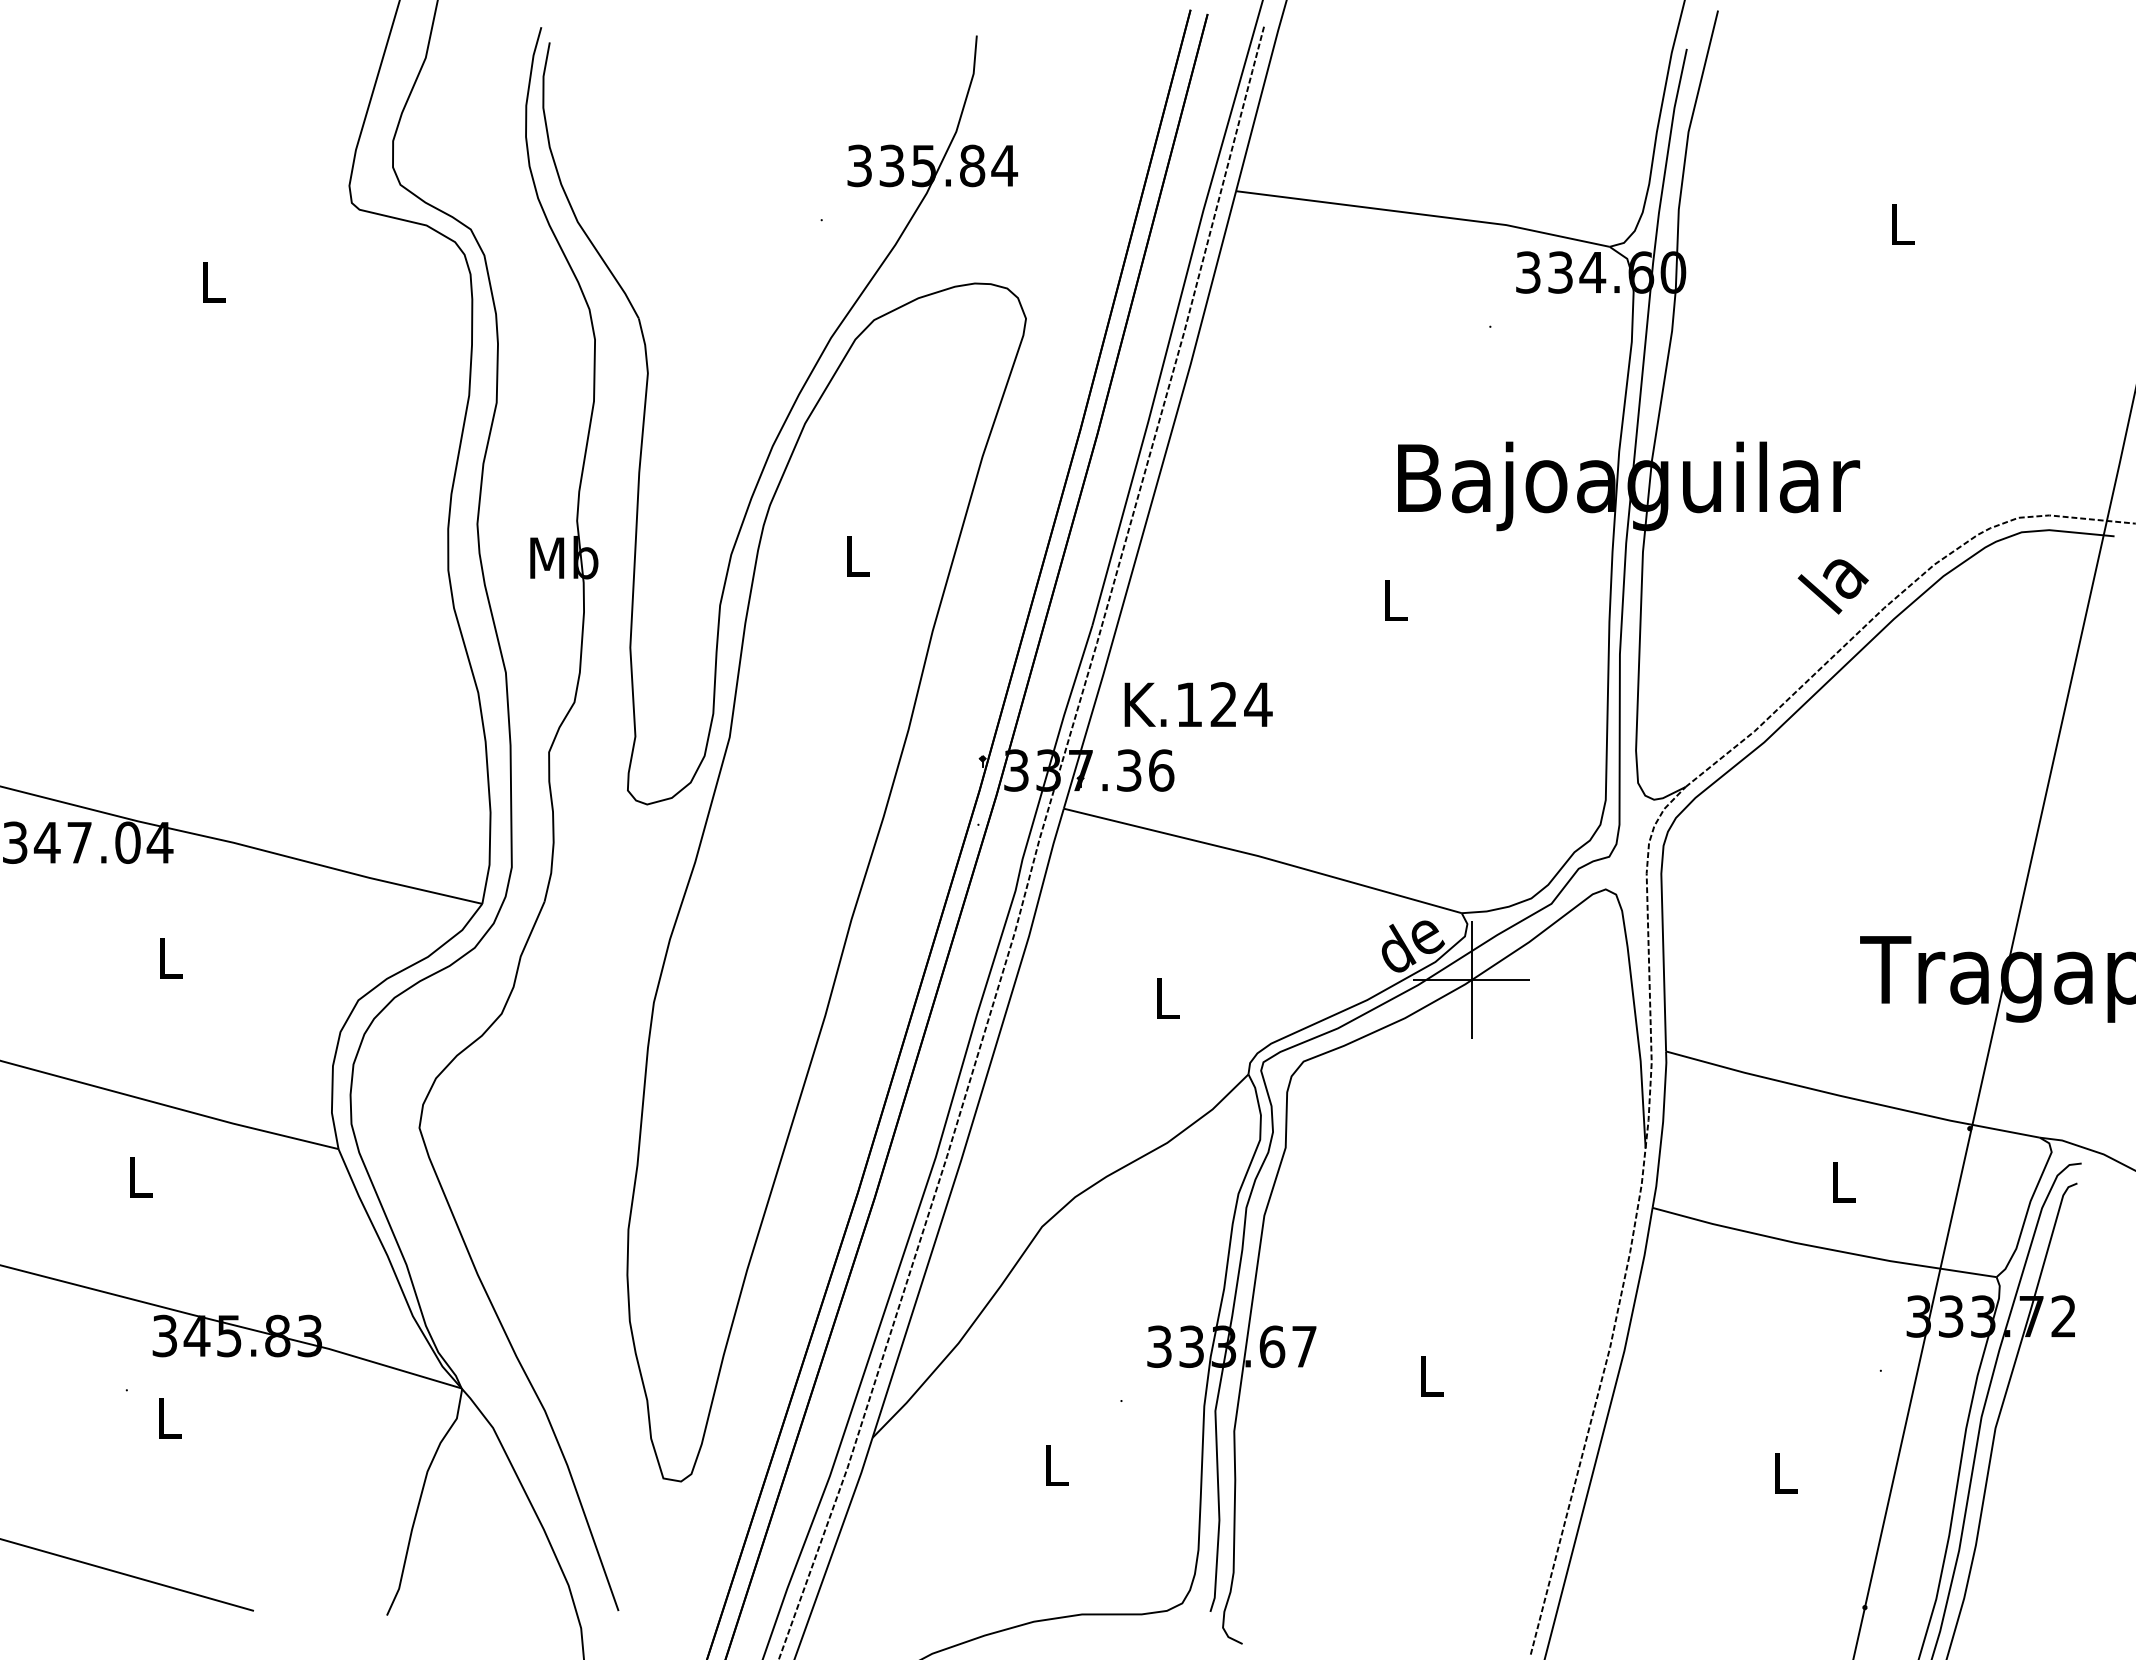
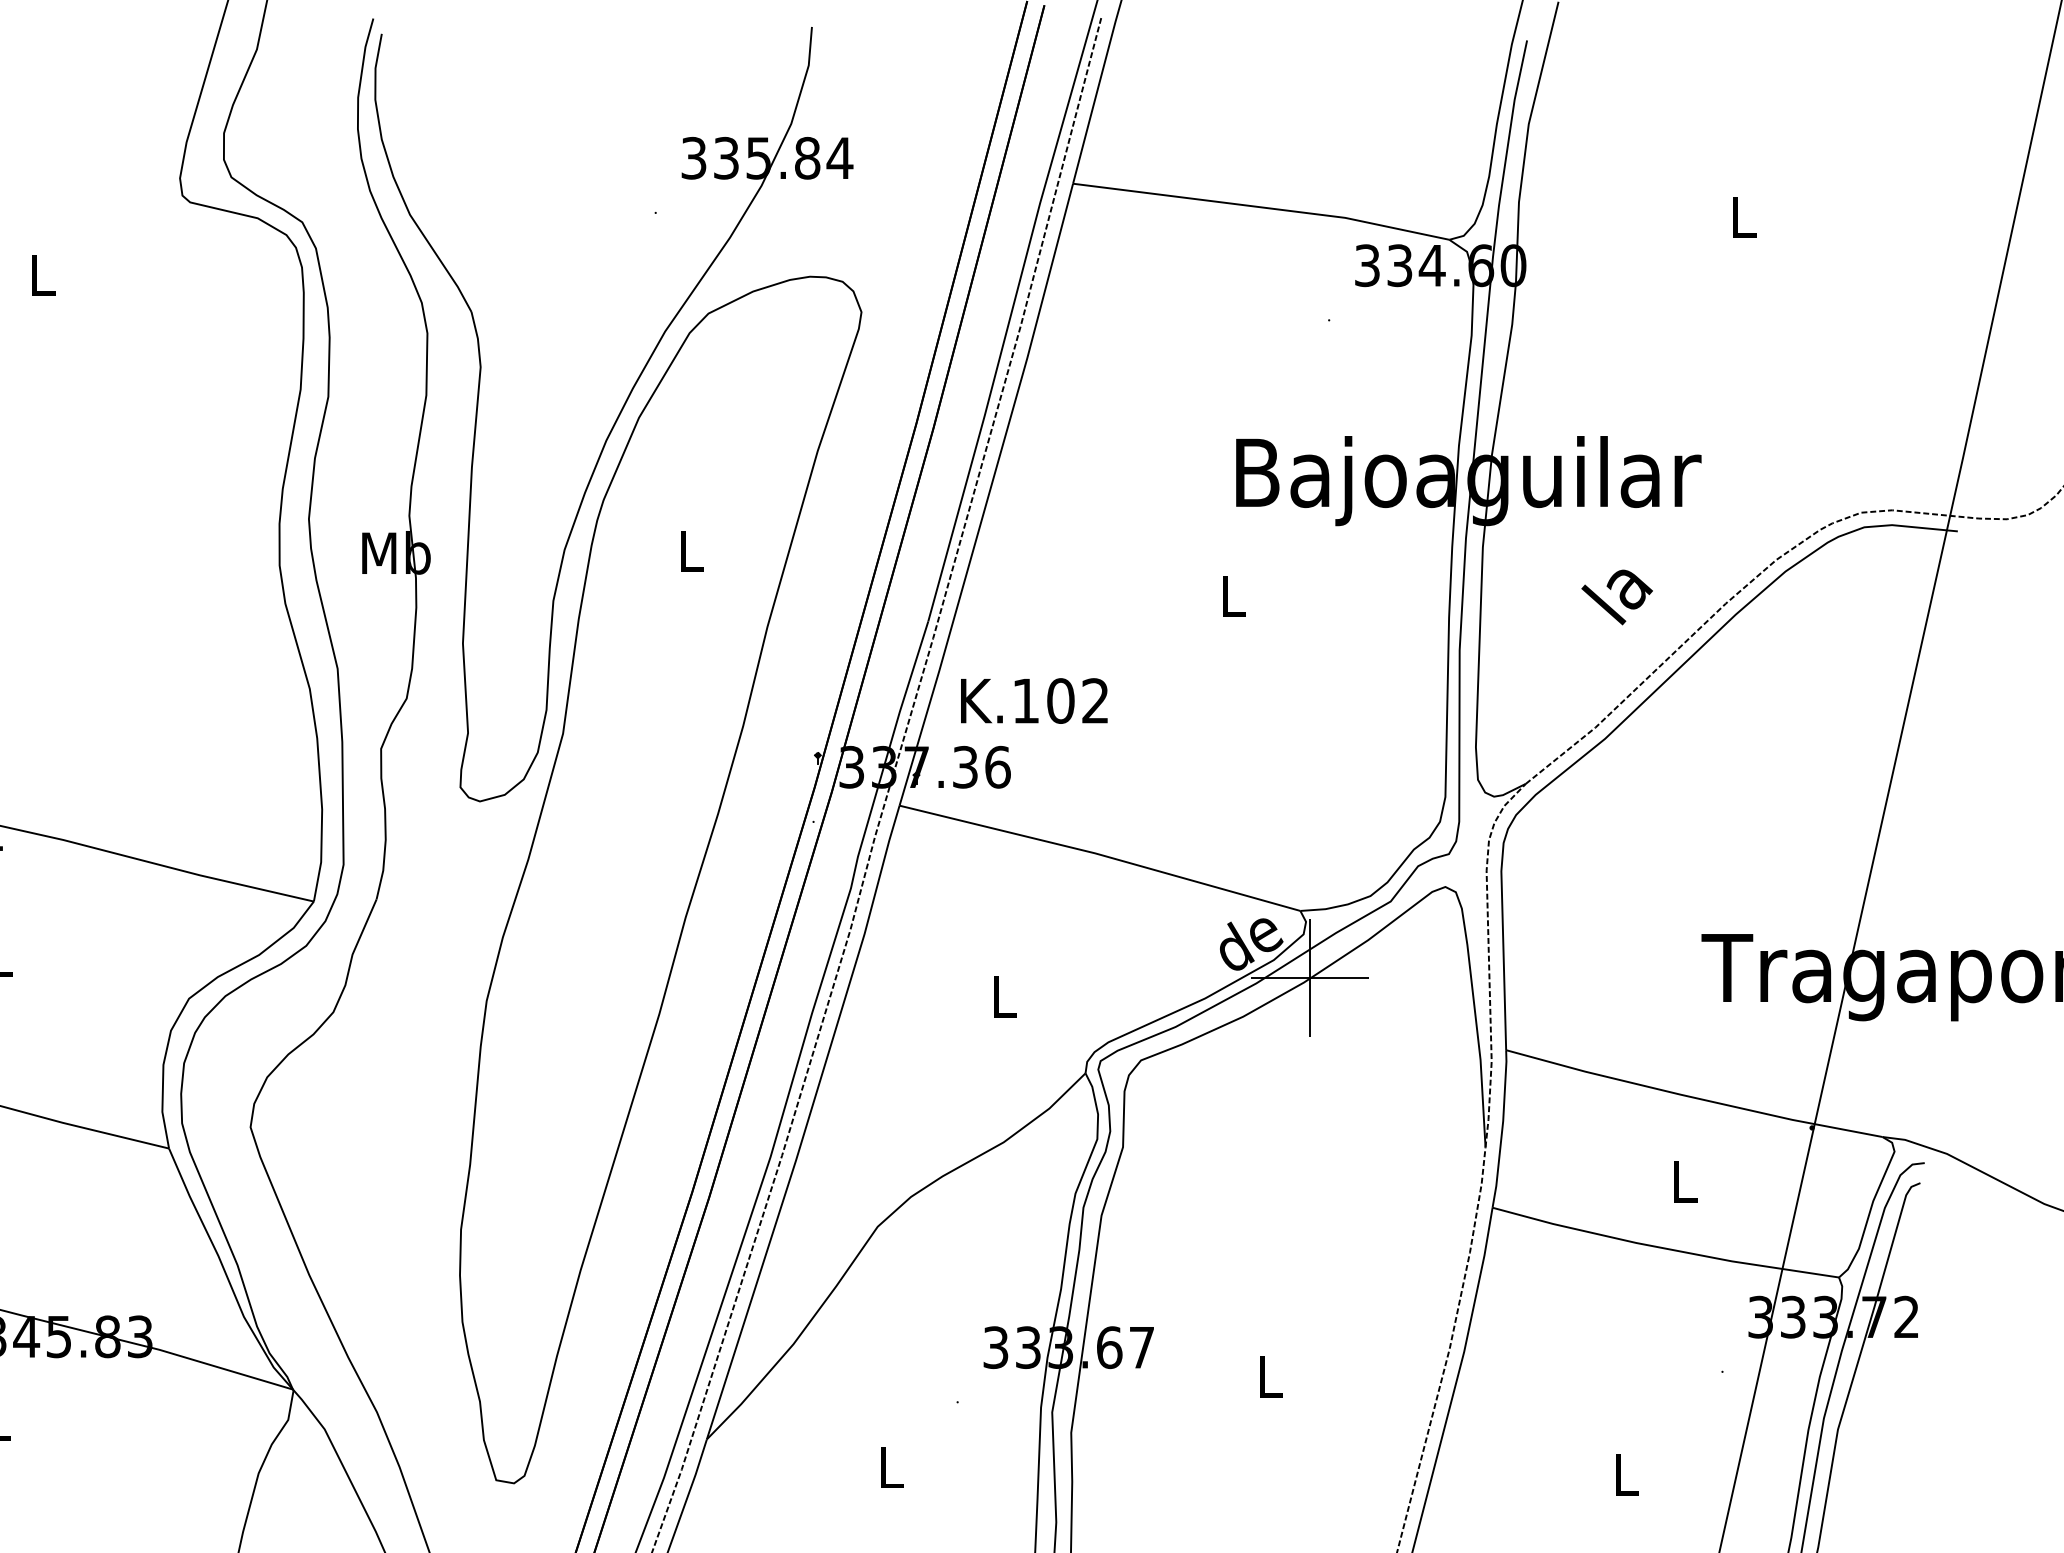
text: (1832, 586) -> (1616, 596), moved
text: (1241, 704) -> (1078, 700), K.124 -> K.102

